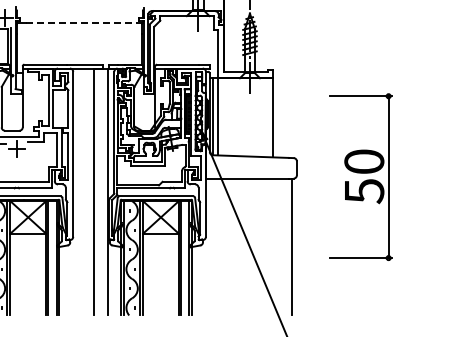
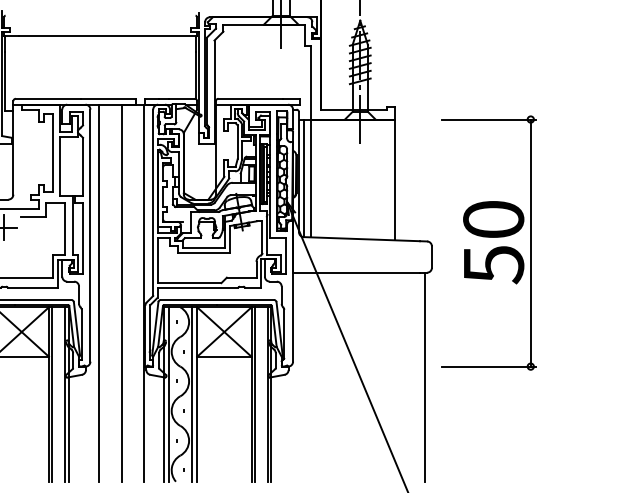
line: (84, 23) -> (107, 35), dashed -> solid
part: (360, 176) -> (487, 242), moved
line: (79, 191) -> (100, 292), added

